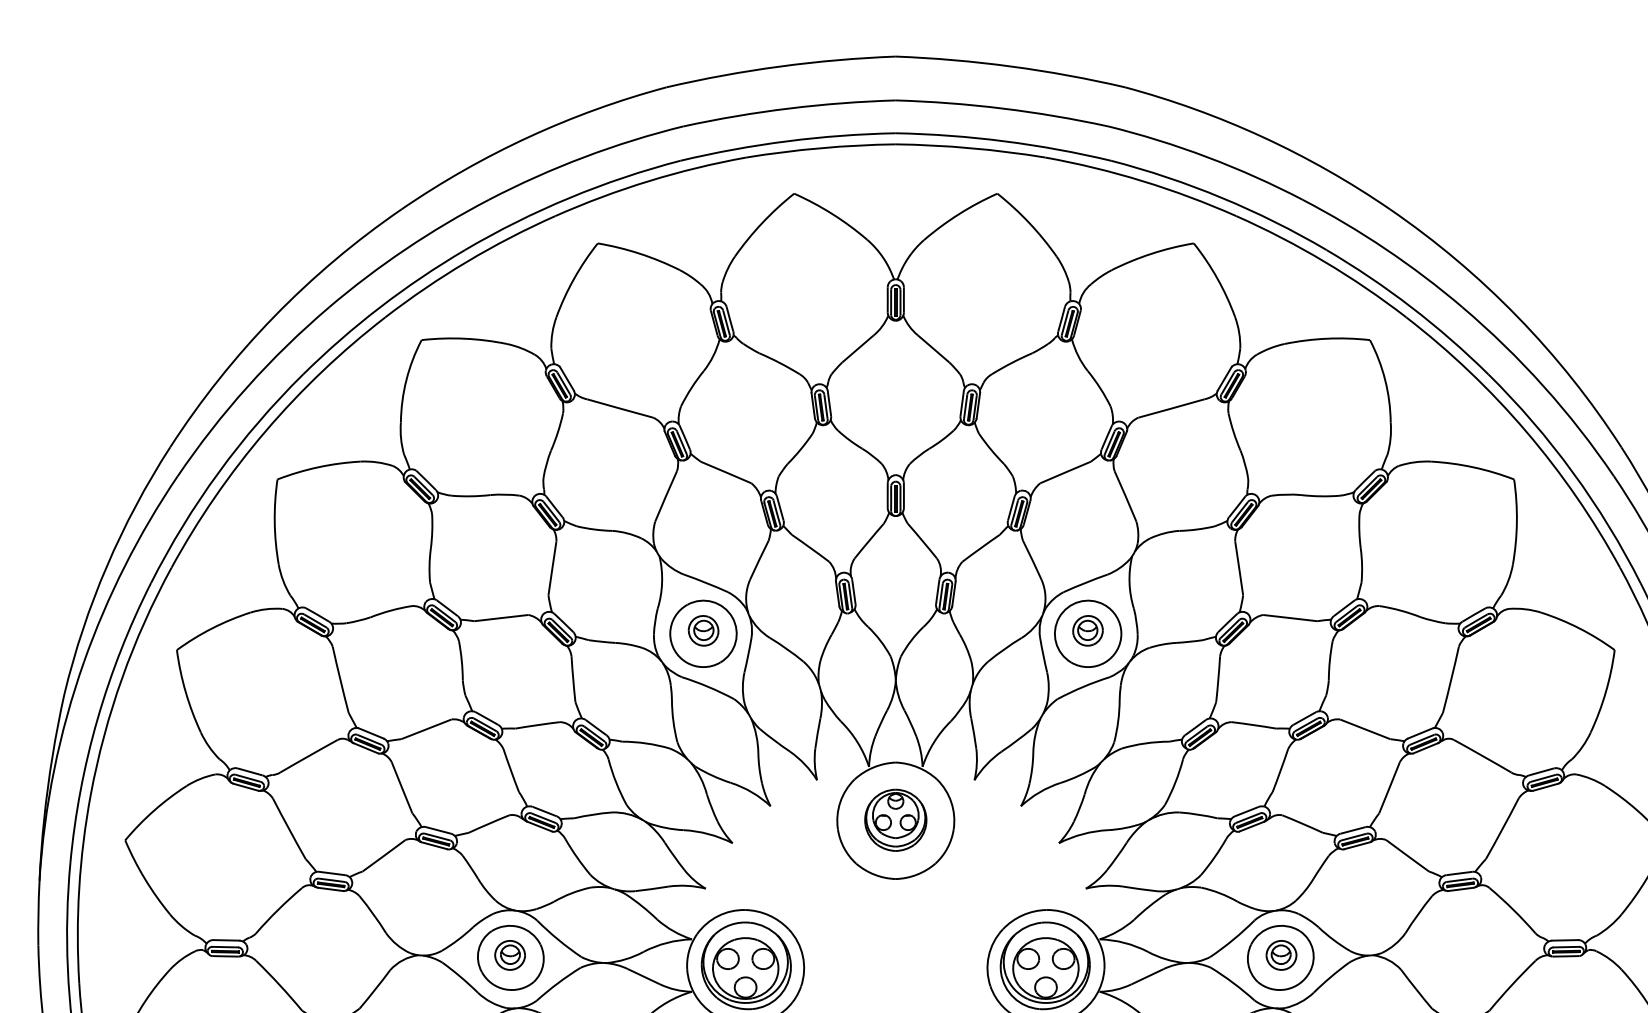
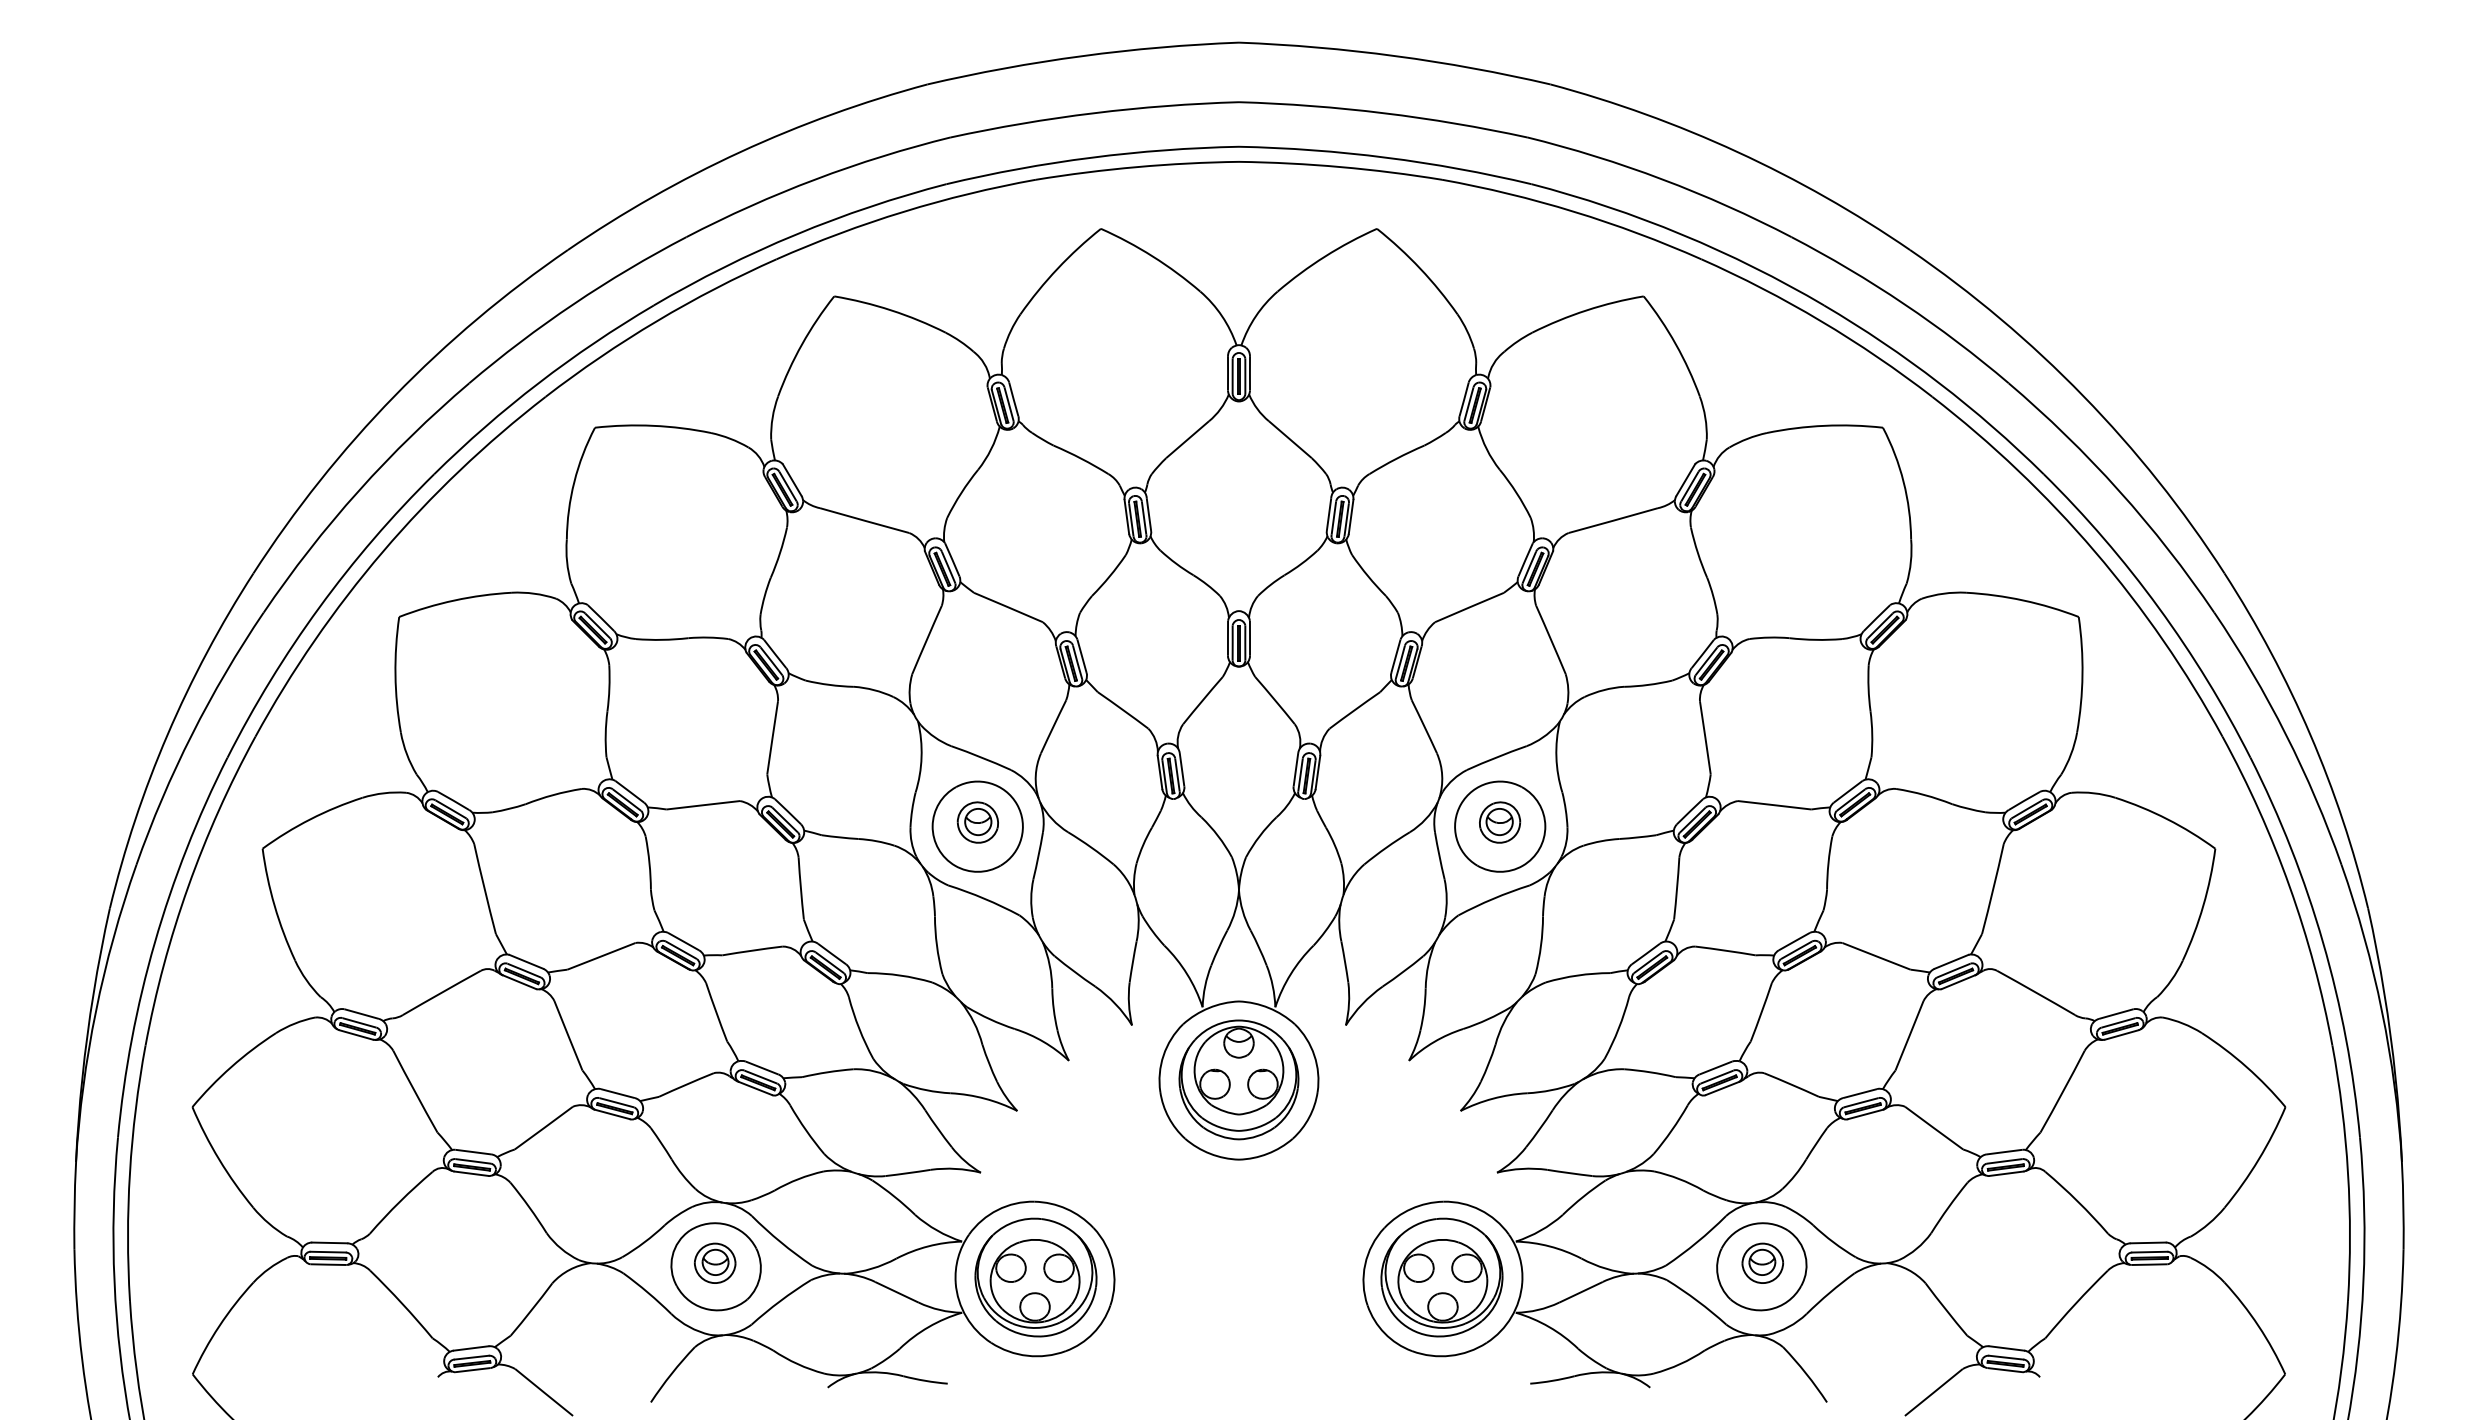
part: (895, 820) -> (1238, 1079), size x1.43

